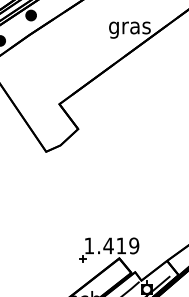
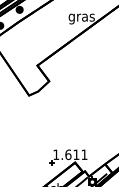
text: (121, 245) -> (76, 154), 1.419 -> 1.611

